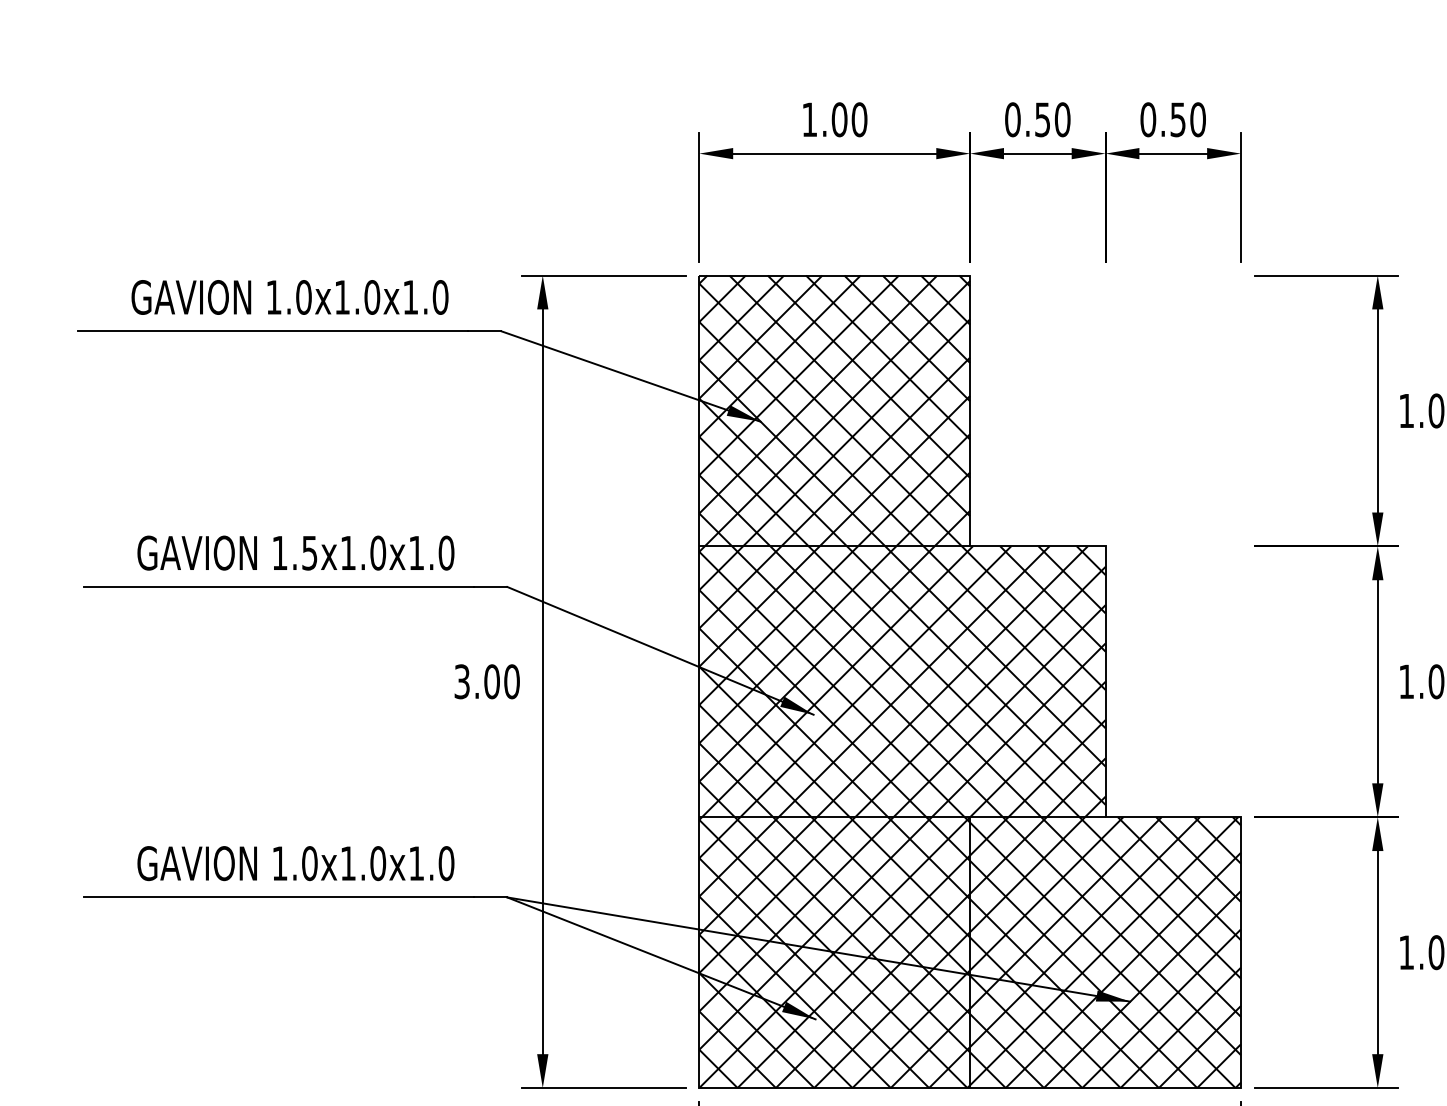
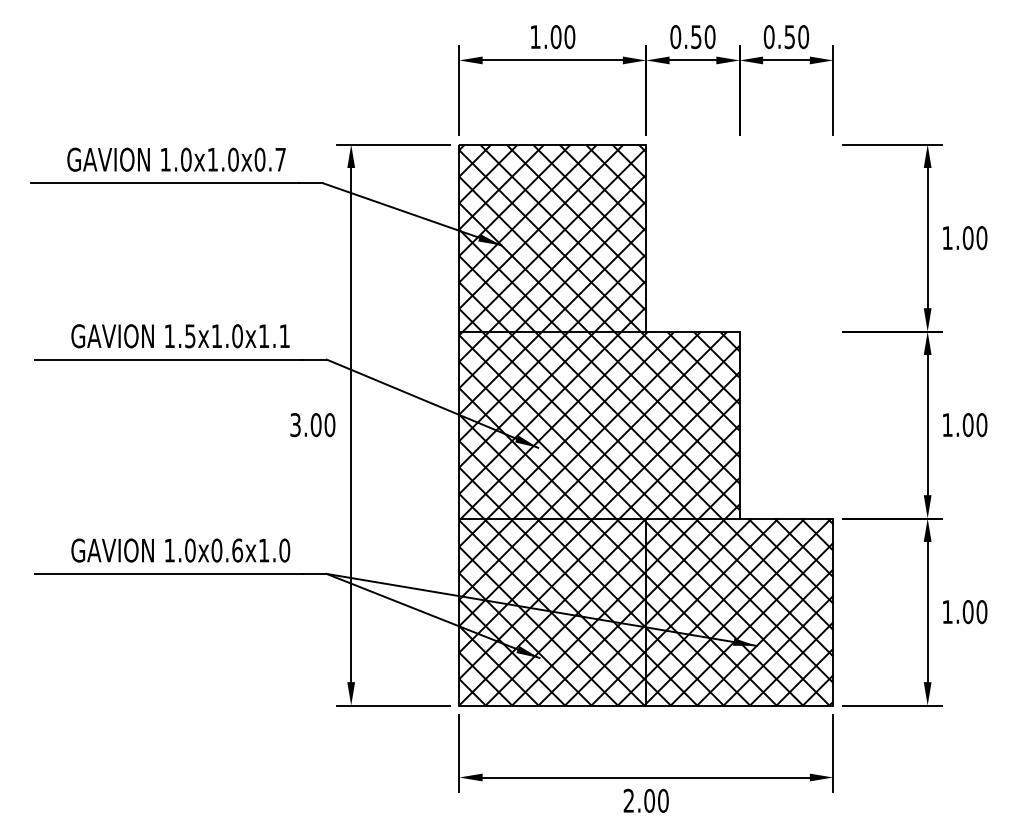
text: (425, 297) -> (270, 159), 1.0x1.0x1.0 -> 1.0x1.0x0.7
text: (446, 553) -> (284, 336), 1.5x1.0x1.0 -> 1.5x1.0x1.1
text: (363, 863) -> (227, 550), 1.0x1.0x1.0 -> 1.0x0.6x1.0

